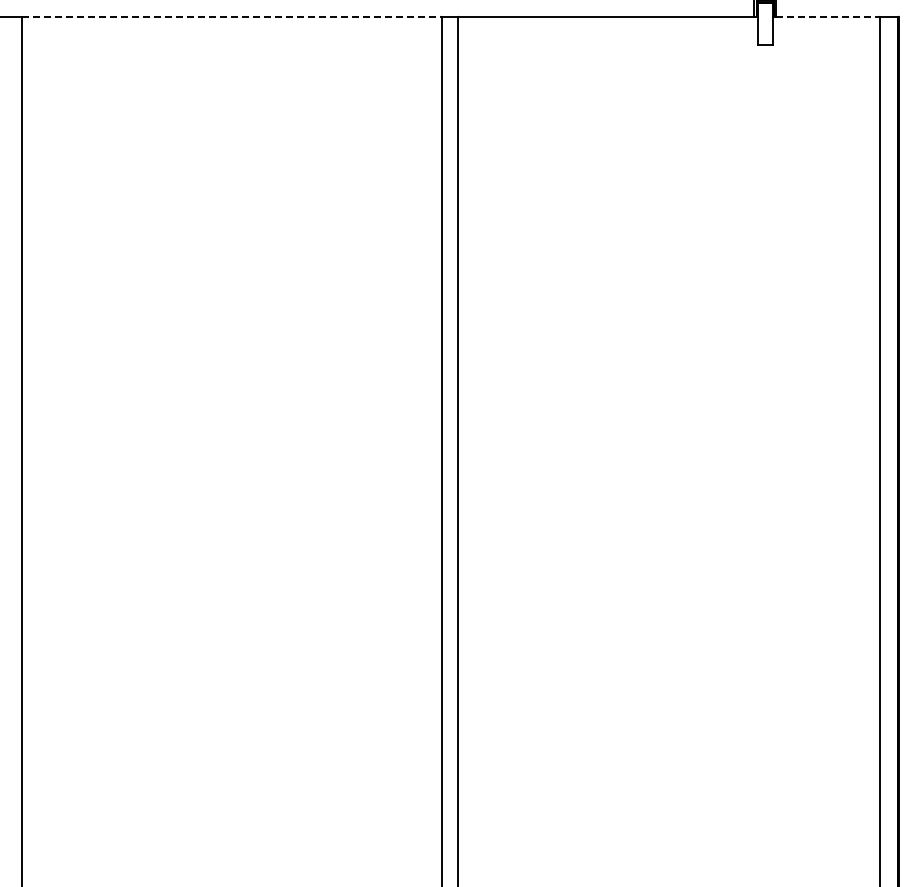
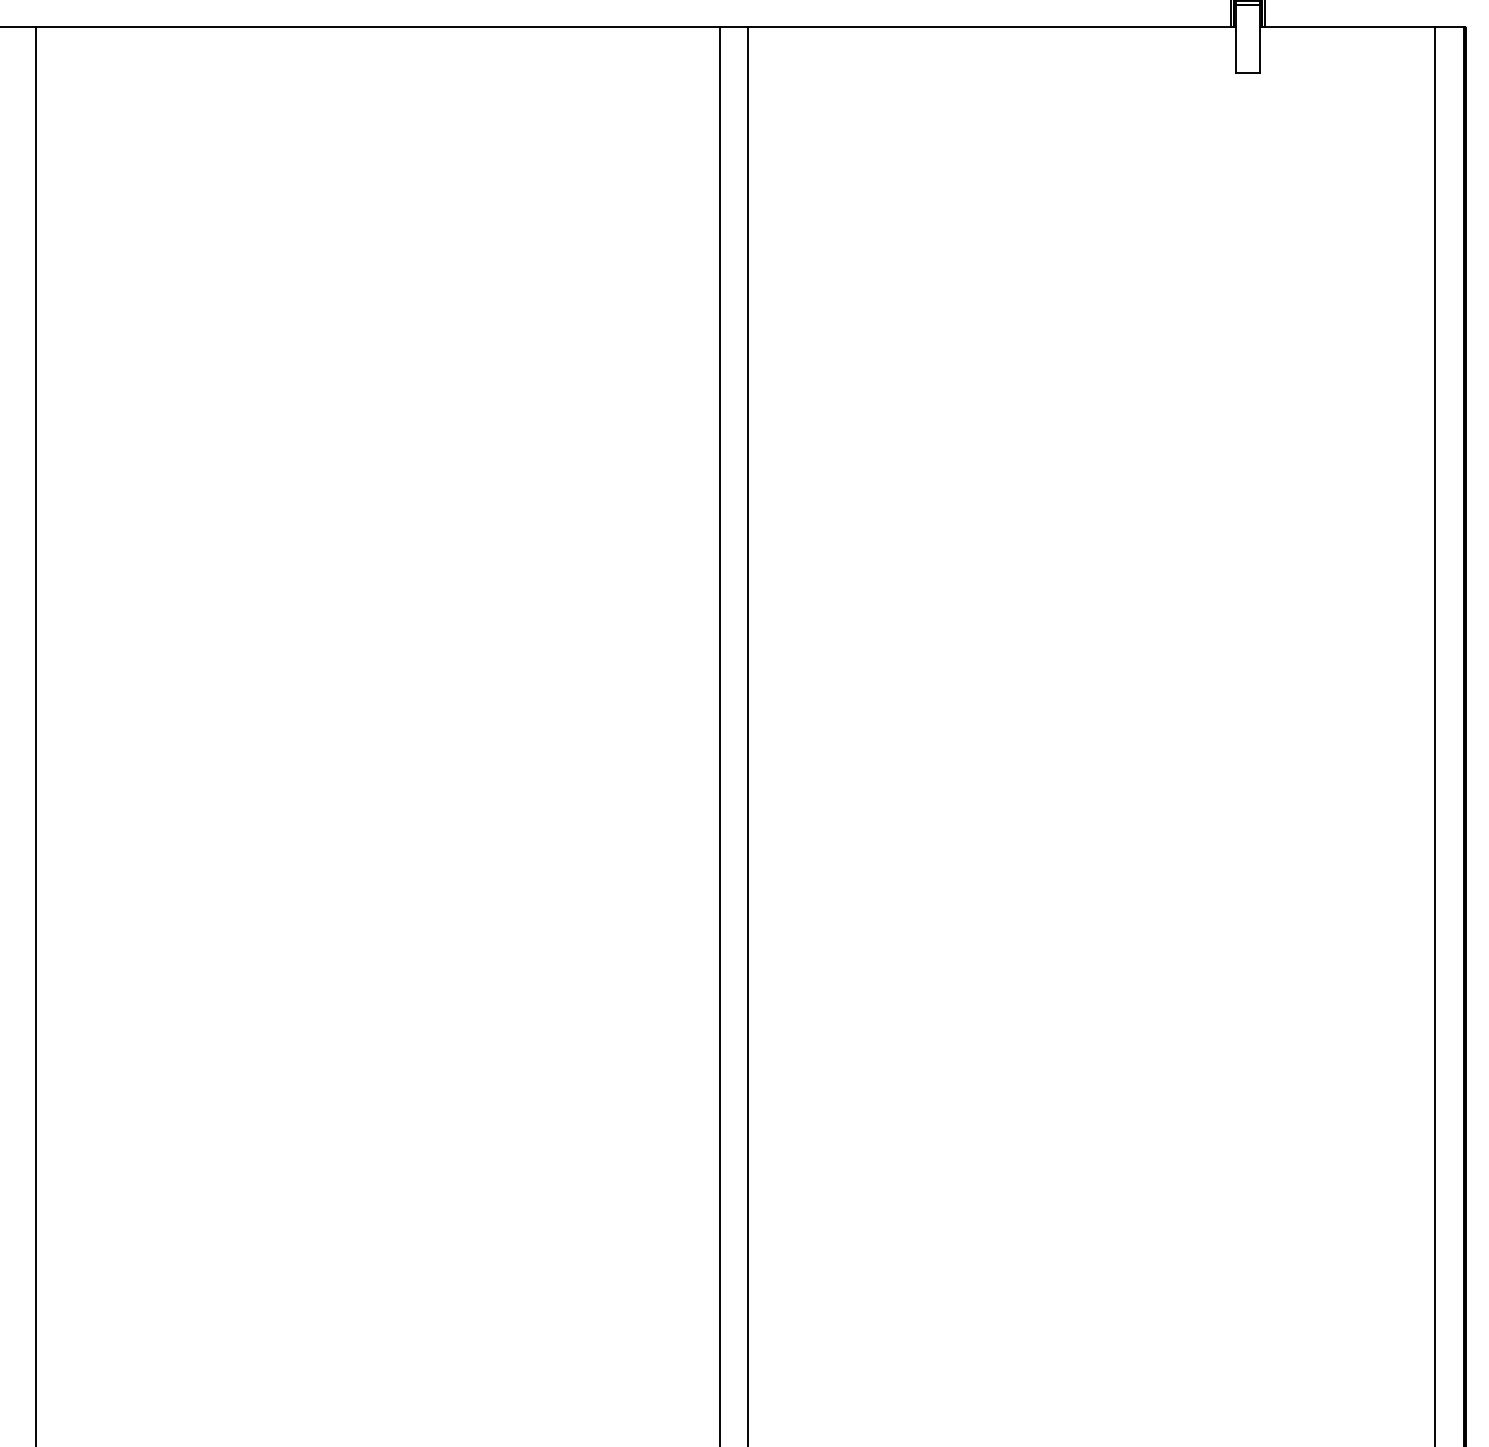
line: (232, 16) -> (379, 27), dashed -> solid
line: (827, 16) -> (1349, 27), dashed -> solid

